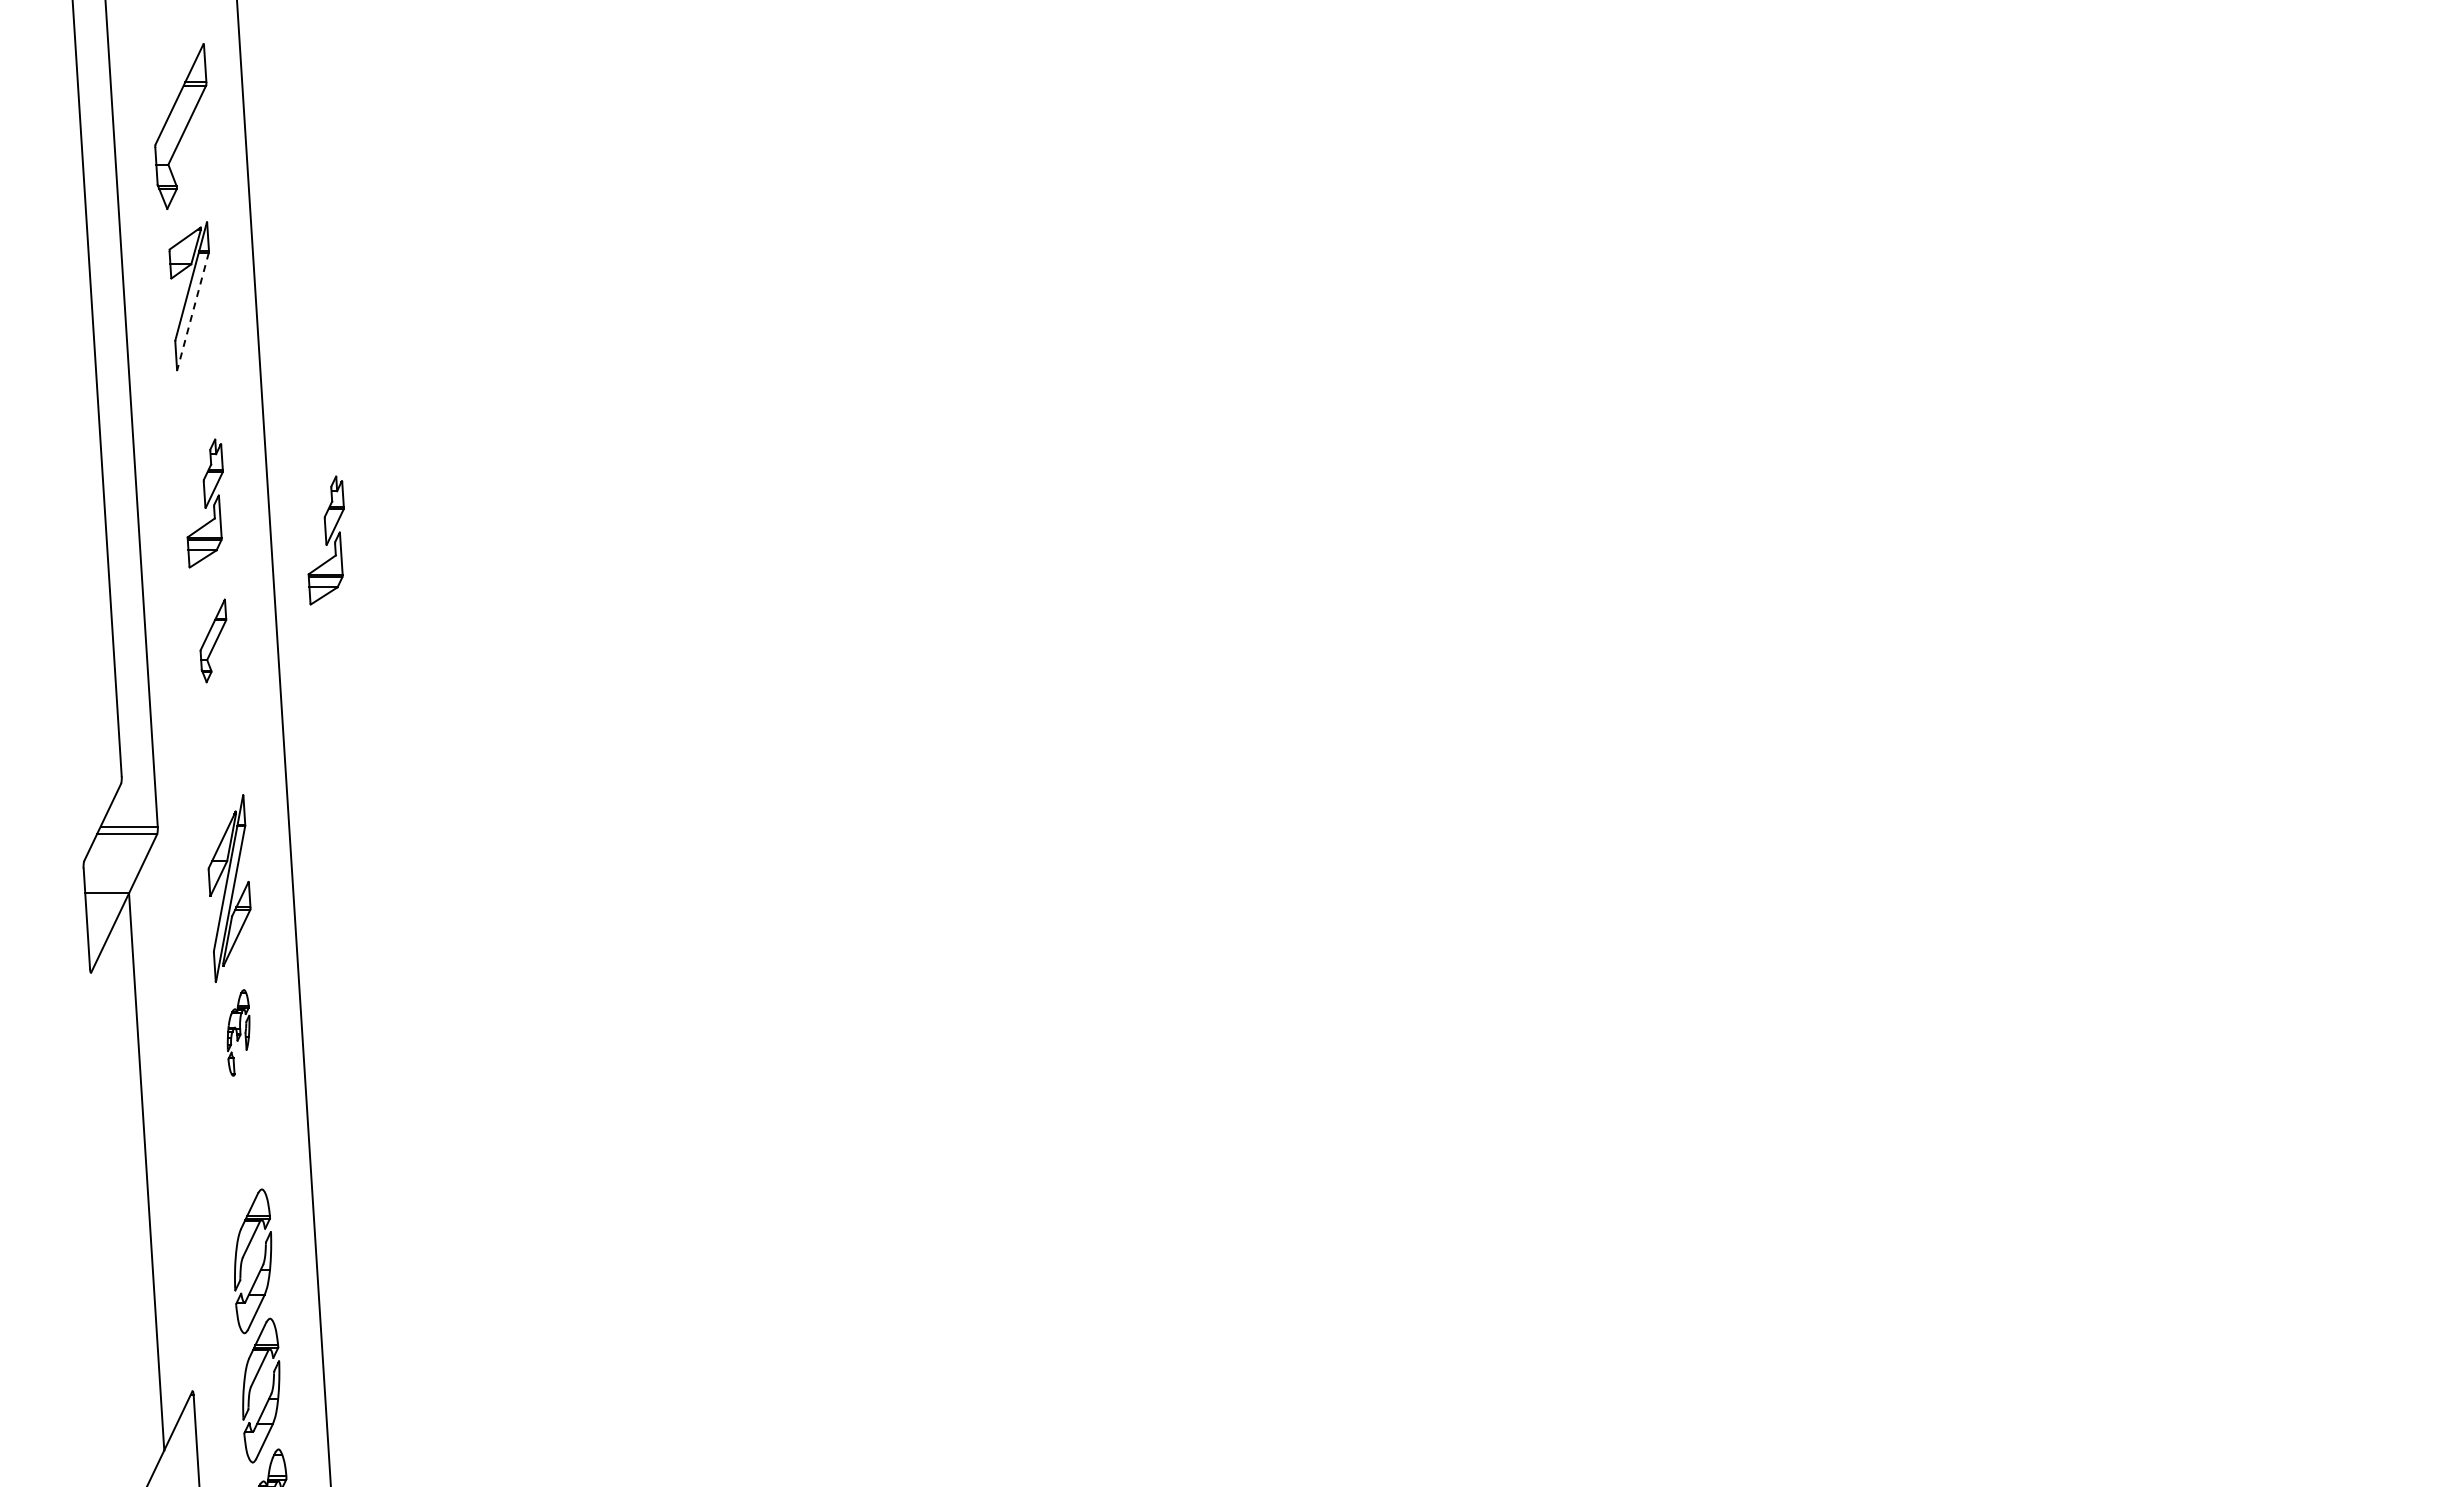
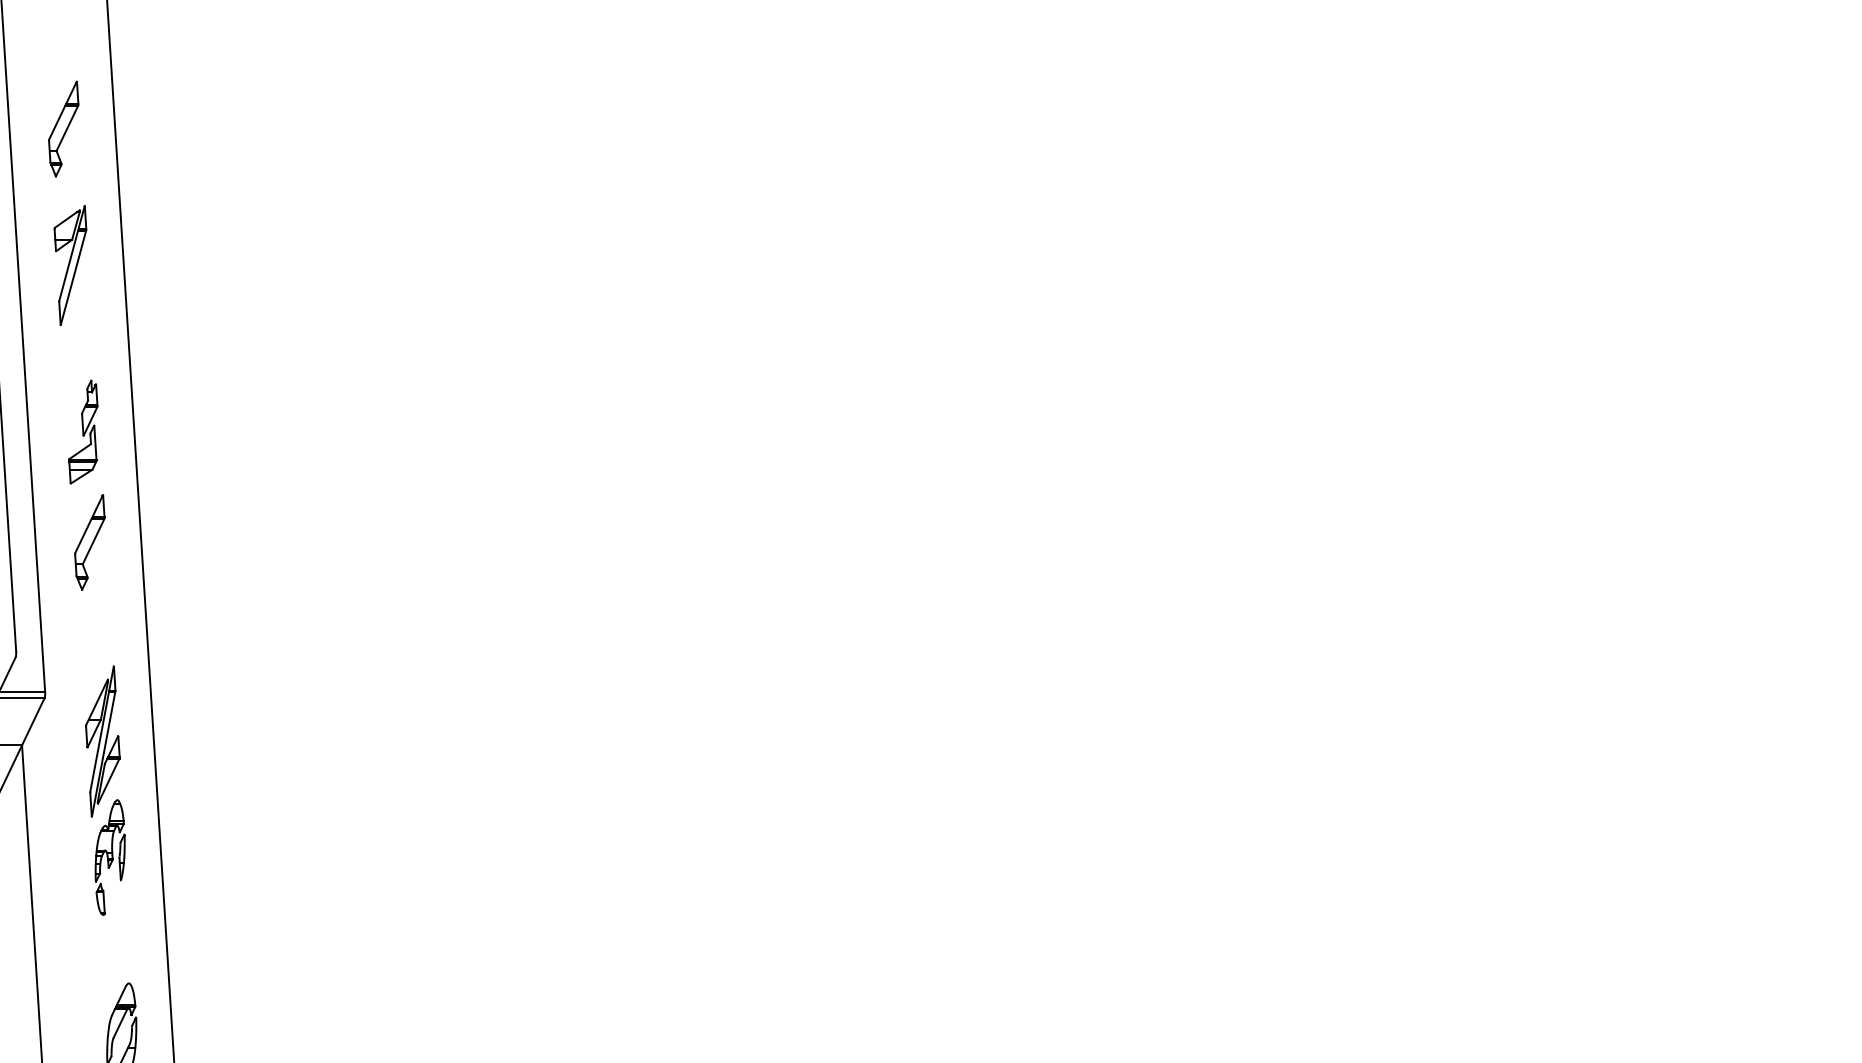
part: (180, 126) -> (63, 129), size x0.71
line: (193, 311) -> (73, 277), dashed -> solid
part: (325, 540) -> (179, 461), removed
part: (213, 640) -> (89, 542), size x1.43
part: (238, 1032) -> (110, 857), size x1.67

